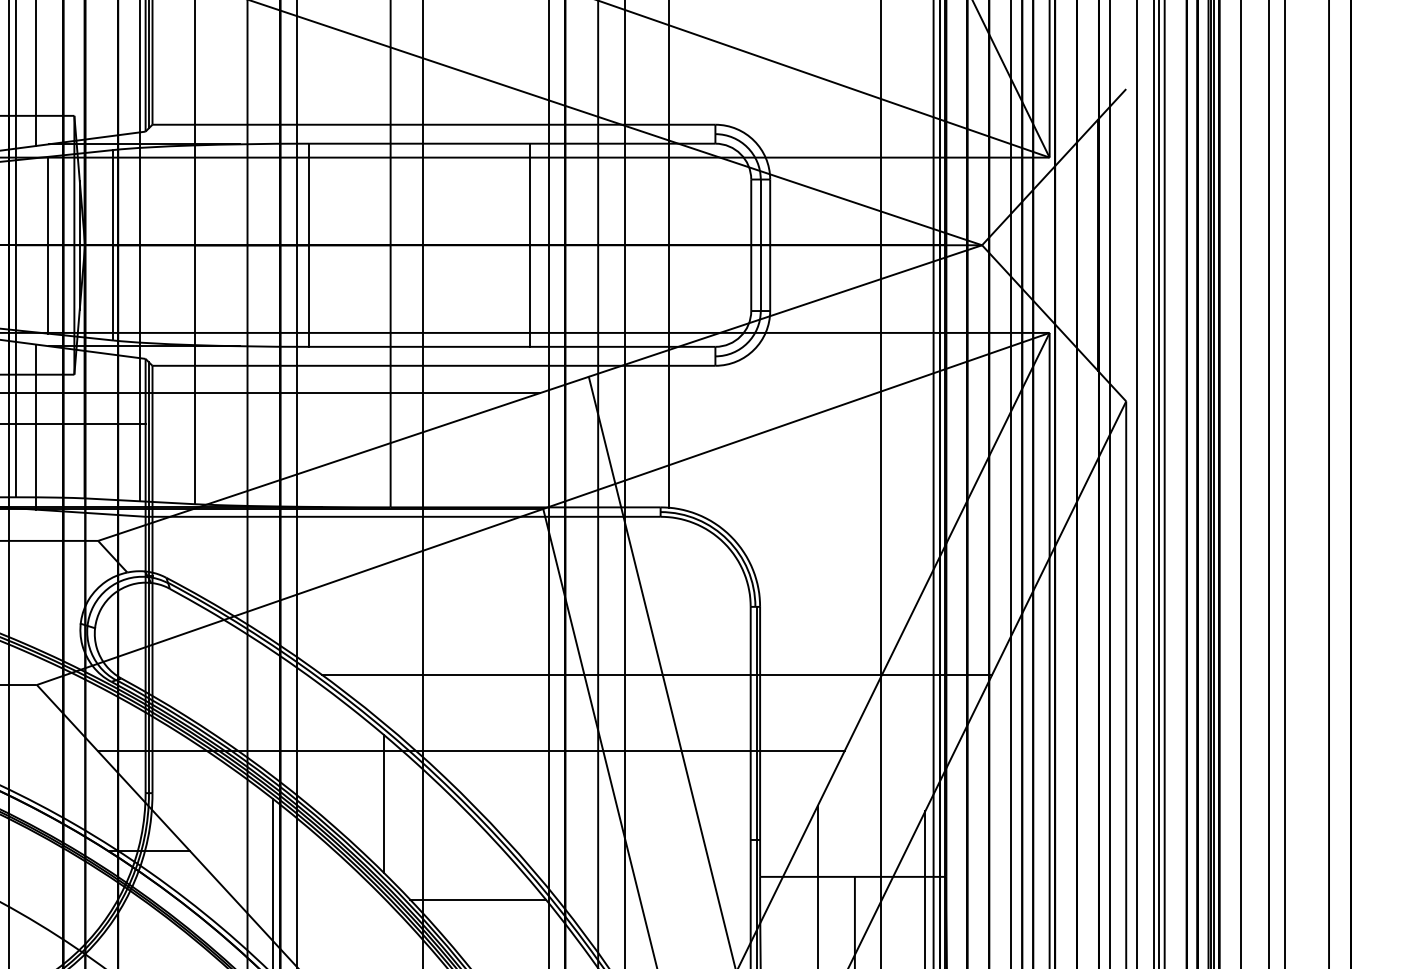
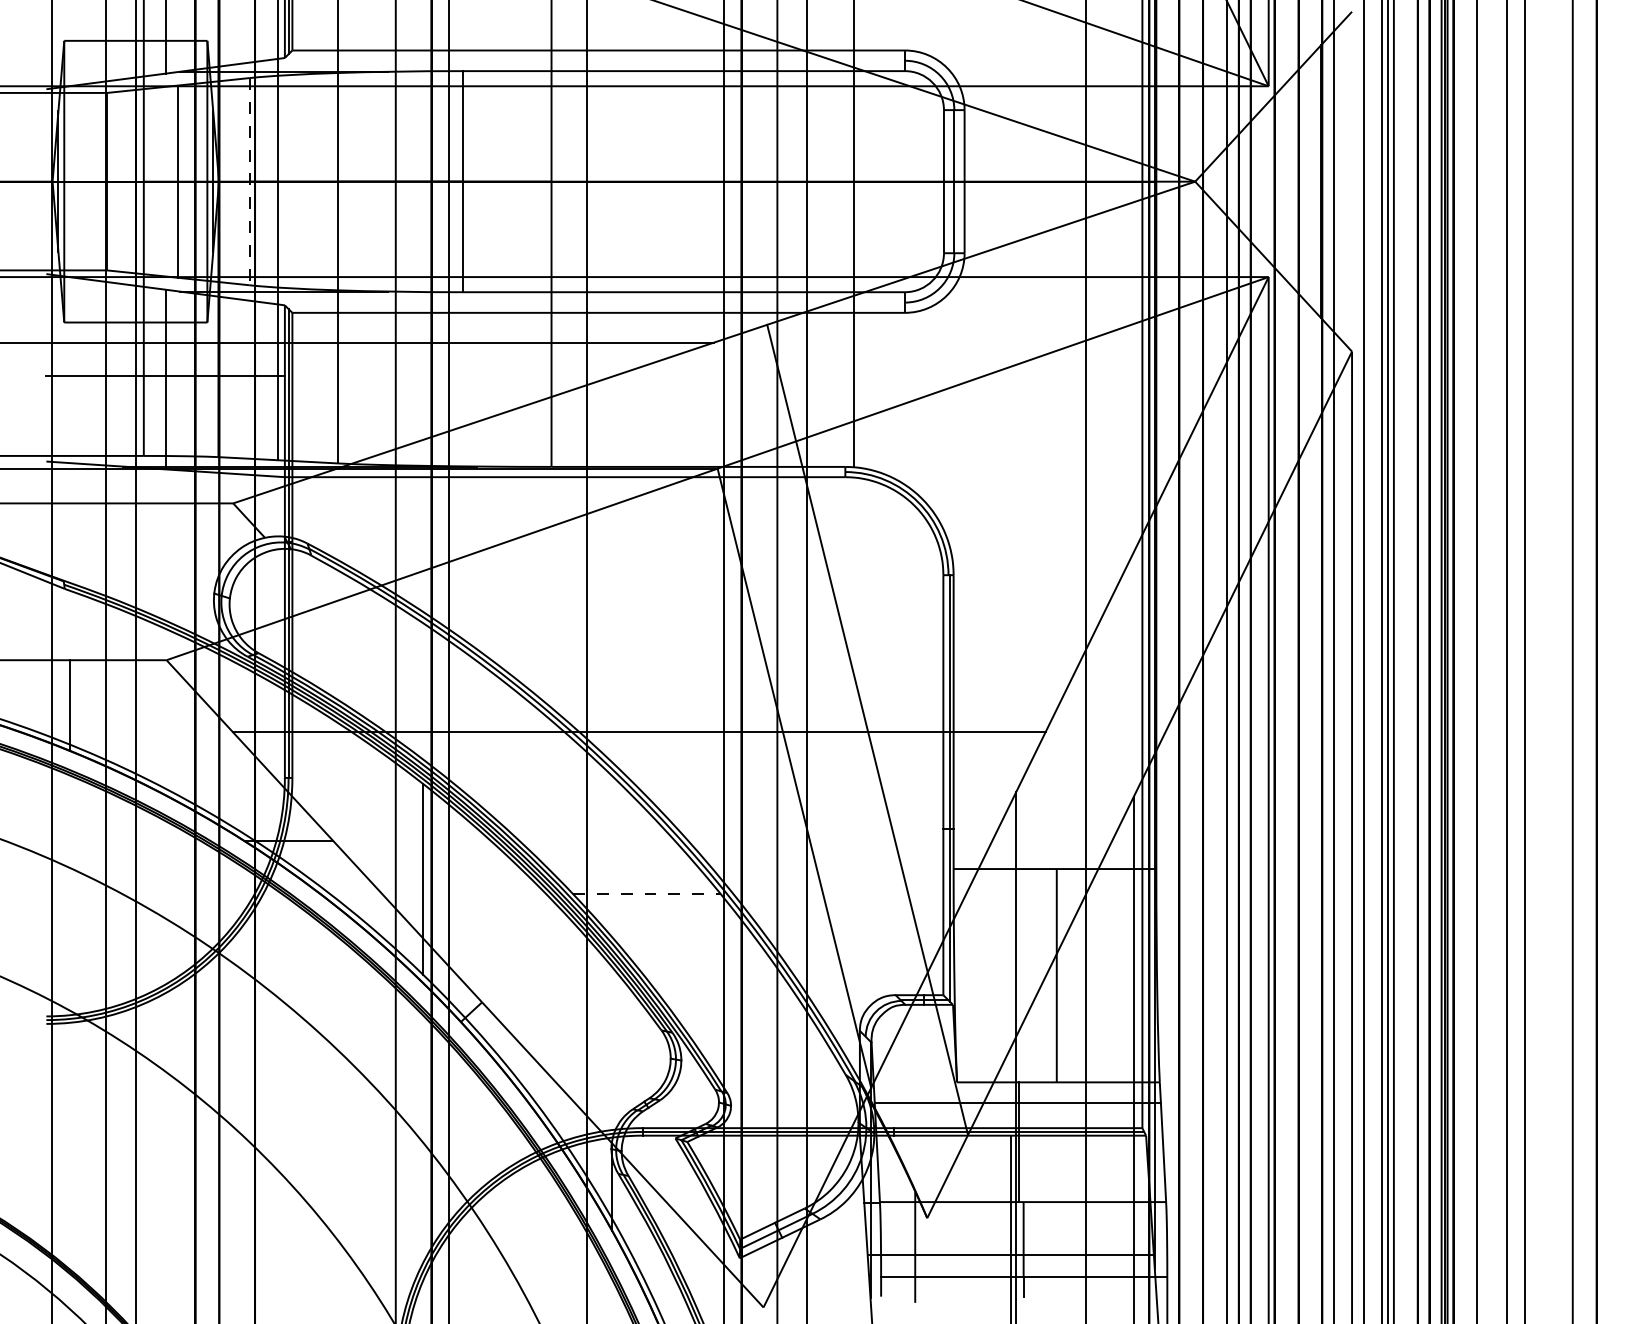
line: (113, 245) -> (249, 181), solid -> dashed
line: (530, 245) -> (703, 181), removed
line: (657, 675) -> (841, 649), removed
line: (384, 803) -> (544, 789), removed
line: (477, 900) -> (646, 894), solid -> dashed

